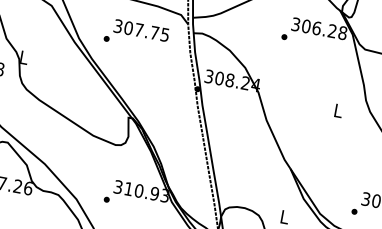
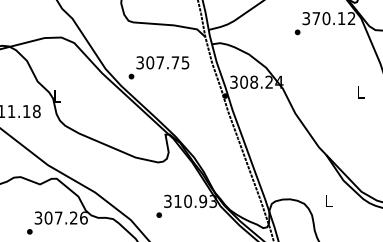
text: (324, 29) -> (333, 18), 306.28 -> 370.12
text: (136, 34) -> (158, 67), moved

